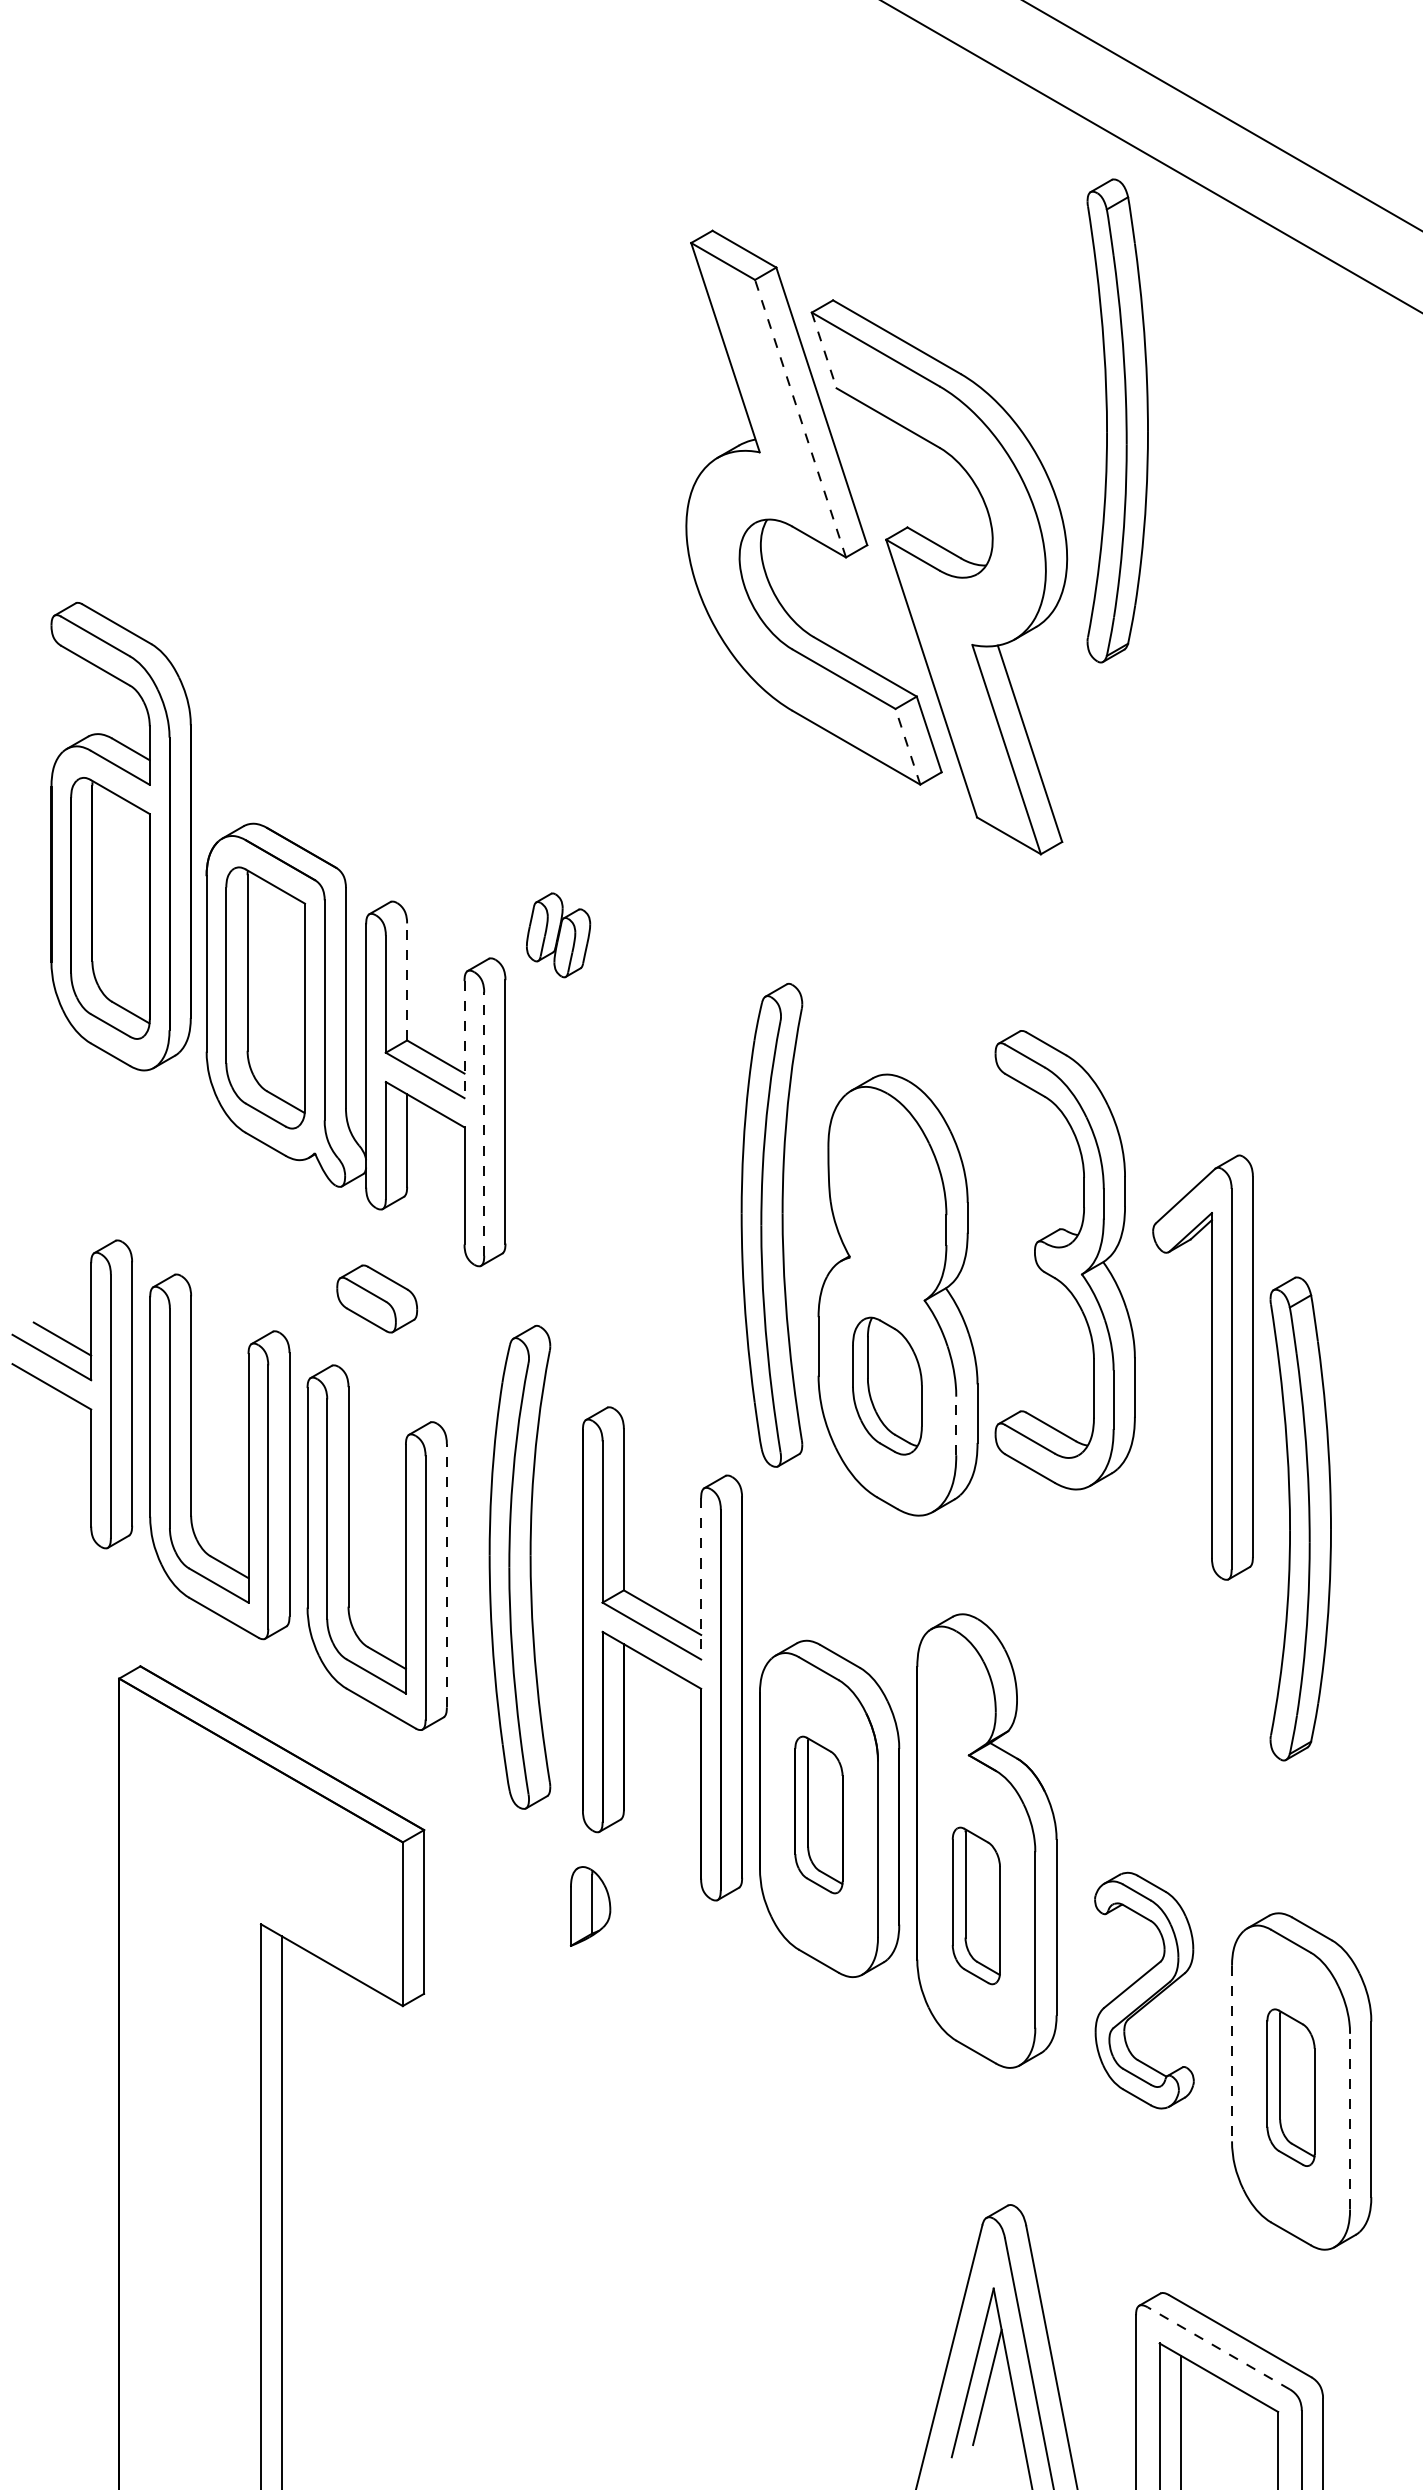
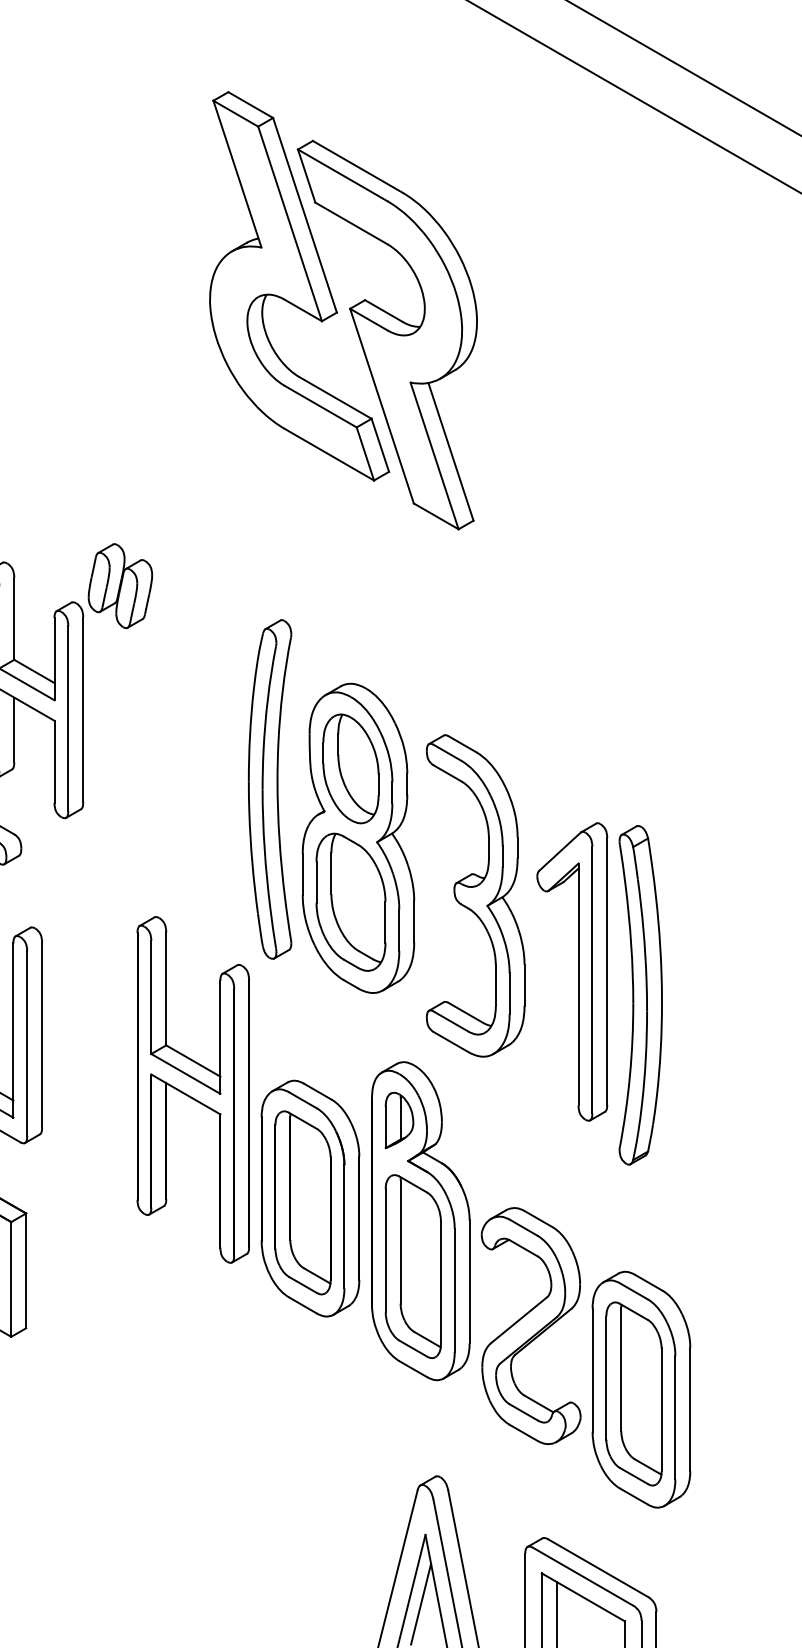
line: (824, 350) -> (306, 176), dashed -> solid
line: (800, 418) -> (290, 223), dashed -> solid
part: (1117, 420) -> (512, 225), removed
line: (907, 746) -> (365, 453), dashed -> solid
part: (558, 935) -> (120, 586), size x1.43
line: (407, 981) -> (14, 618), dashed -> solid
line: (464, 1039) -> (54, 659), dashed -> solid
line: (484, 1124) -> (68, 718), dashed -> solid
part: (887, 1195) -> (351, 768), added
part: (1064, 1260) -> (475, 896), moved
part: (1211, 1367) -> (578, 971), moved
part: (887, 1385) -> (351, 901), size x1.43
line: (956, 1425) -> (399, 929), dashed -> solid
part: (519, 1566) -> (93, 1028), removed
line: (446, 1575) -> (41, 1034), dashed -> solid
line: (701, 1578) -> (220, 1037), dashed -> solid
part: (818, 1814) -> (302, 1202), size x1.67
part: (976, 1905) -> (413, 1266), size x1.67
part: (590, 1906) -> (399, 1120), moved
part: (1144, 1990) -> (531, 1325), size x1.43
line: (1232, 2053) -> (592, 1370), dashed -> solid
part: (1290, 2087) -> (633, 1393), size x1.67
line: (1350, 2121) -> (675, 1417), dashed -> solid
line: (1218, 2348) -> (583, 1576), dashed -> solid

